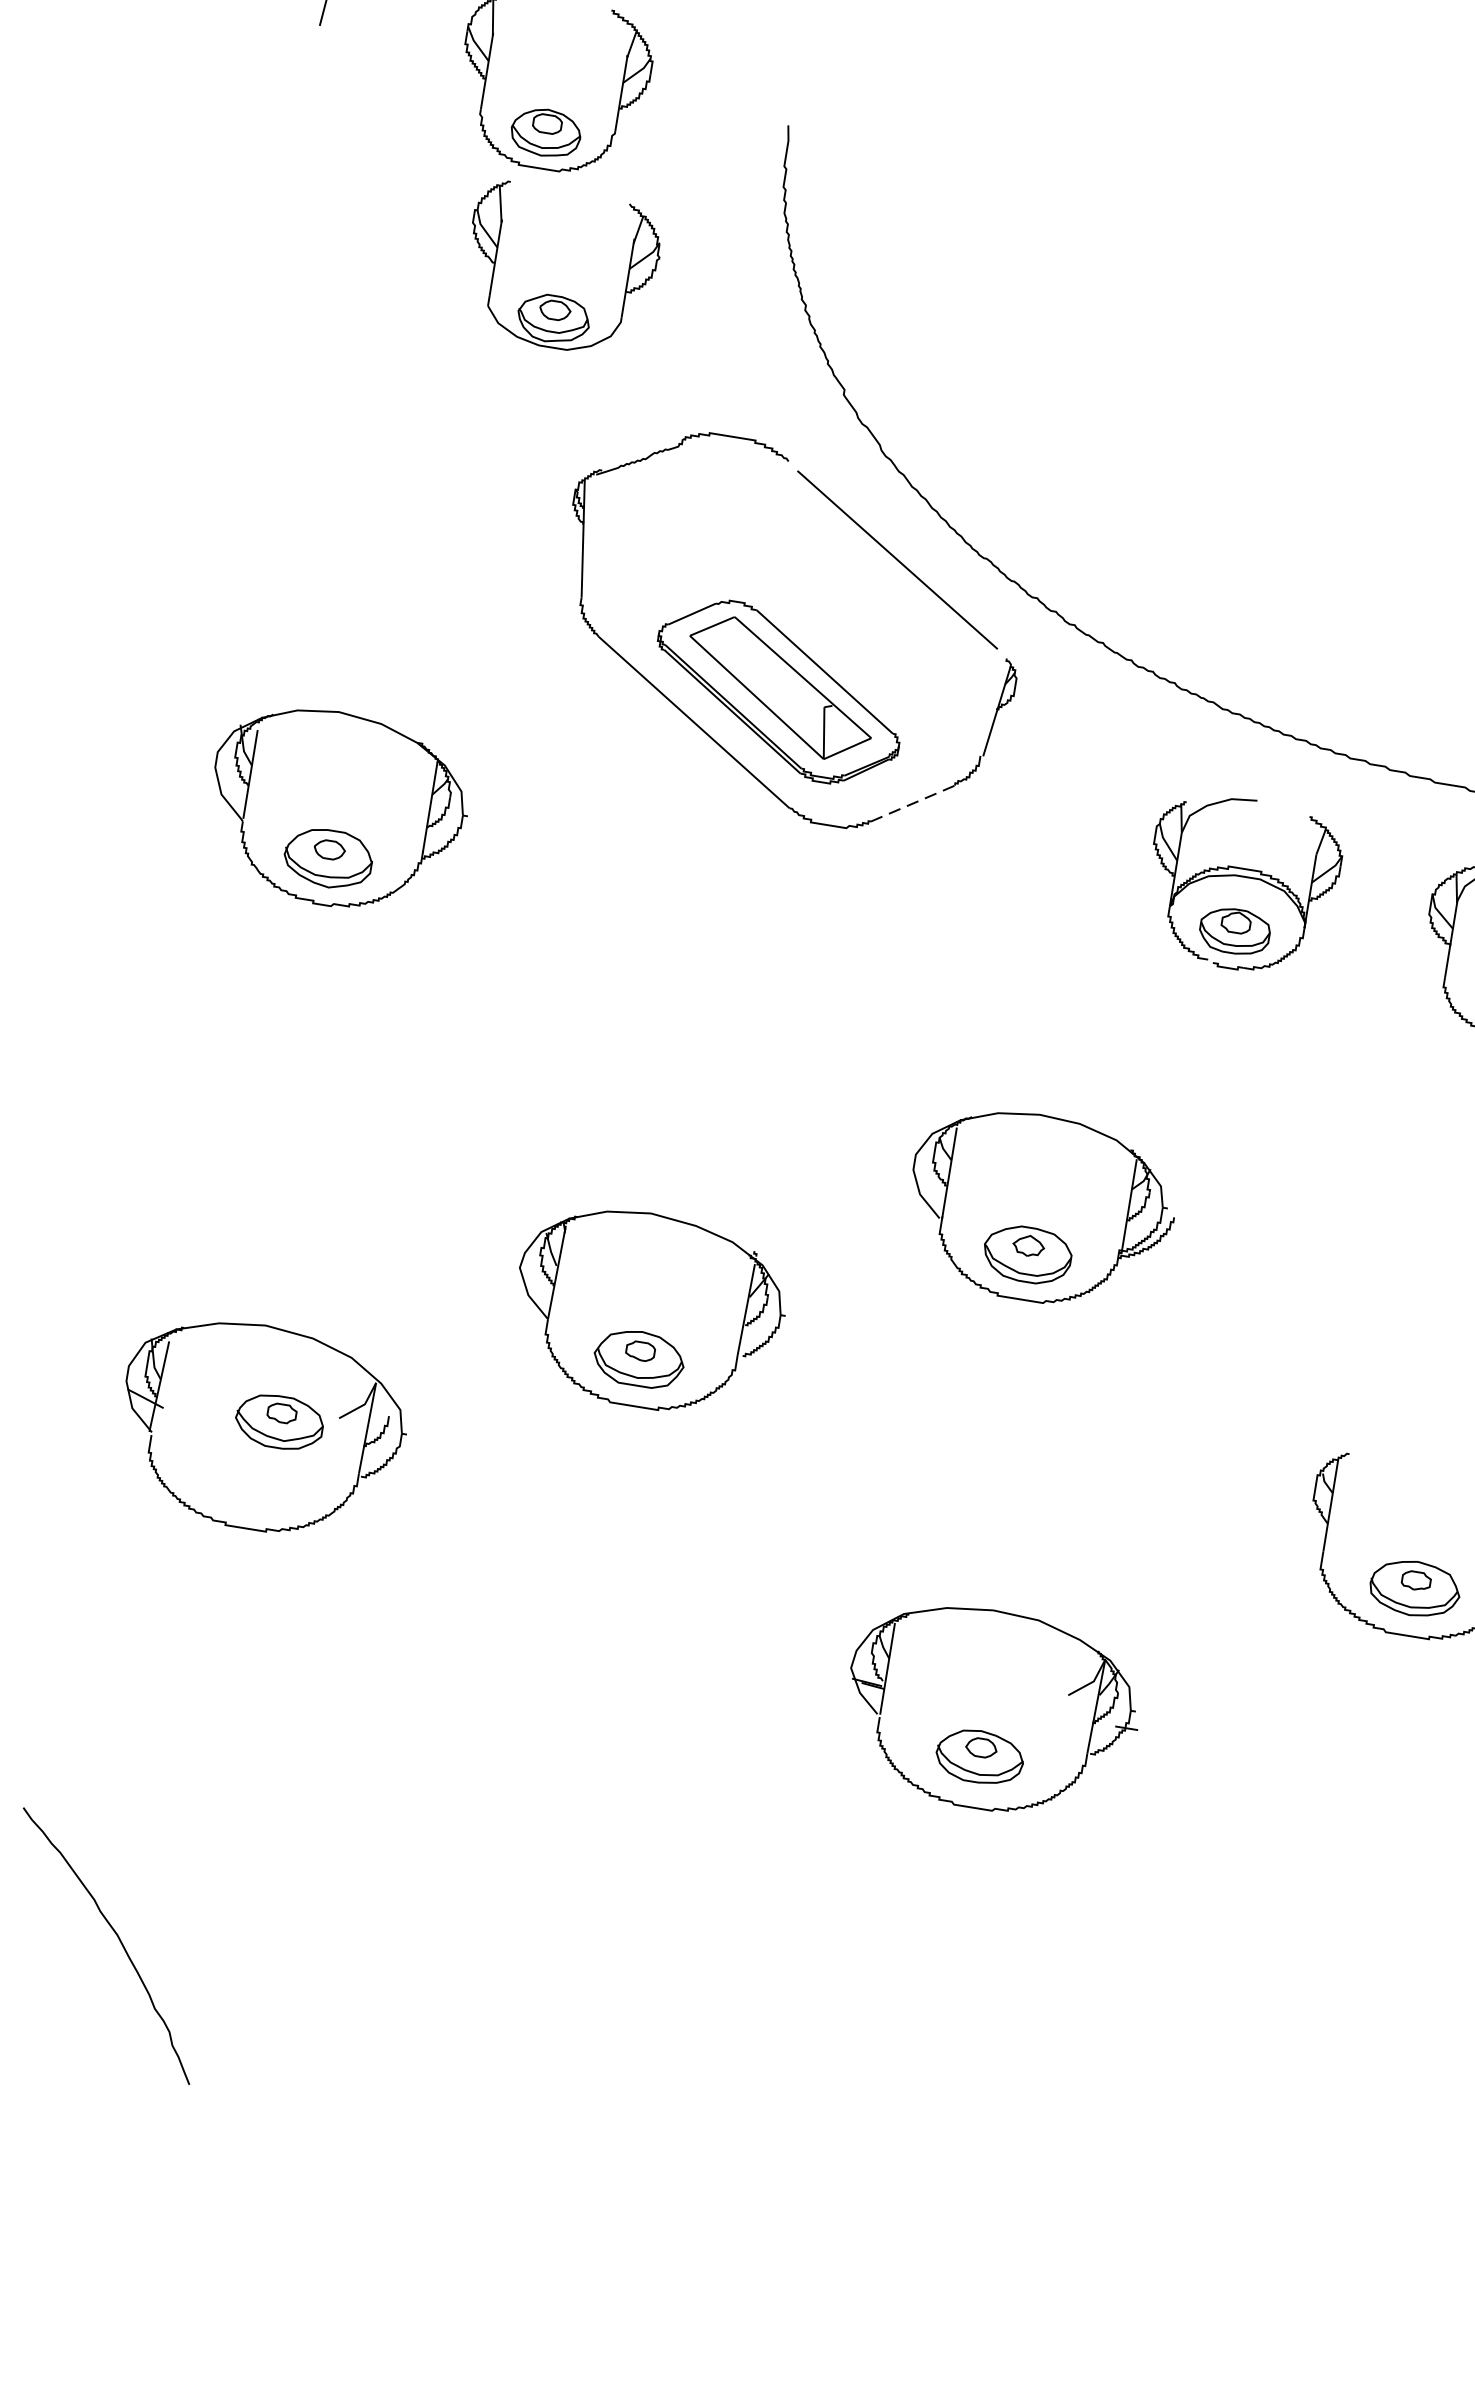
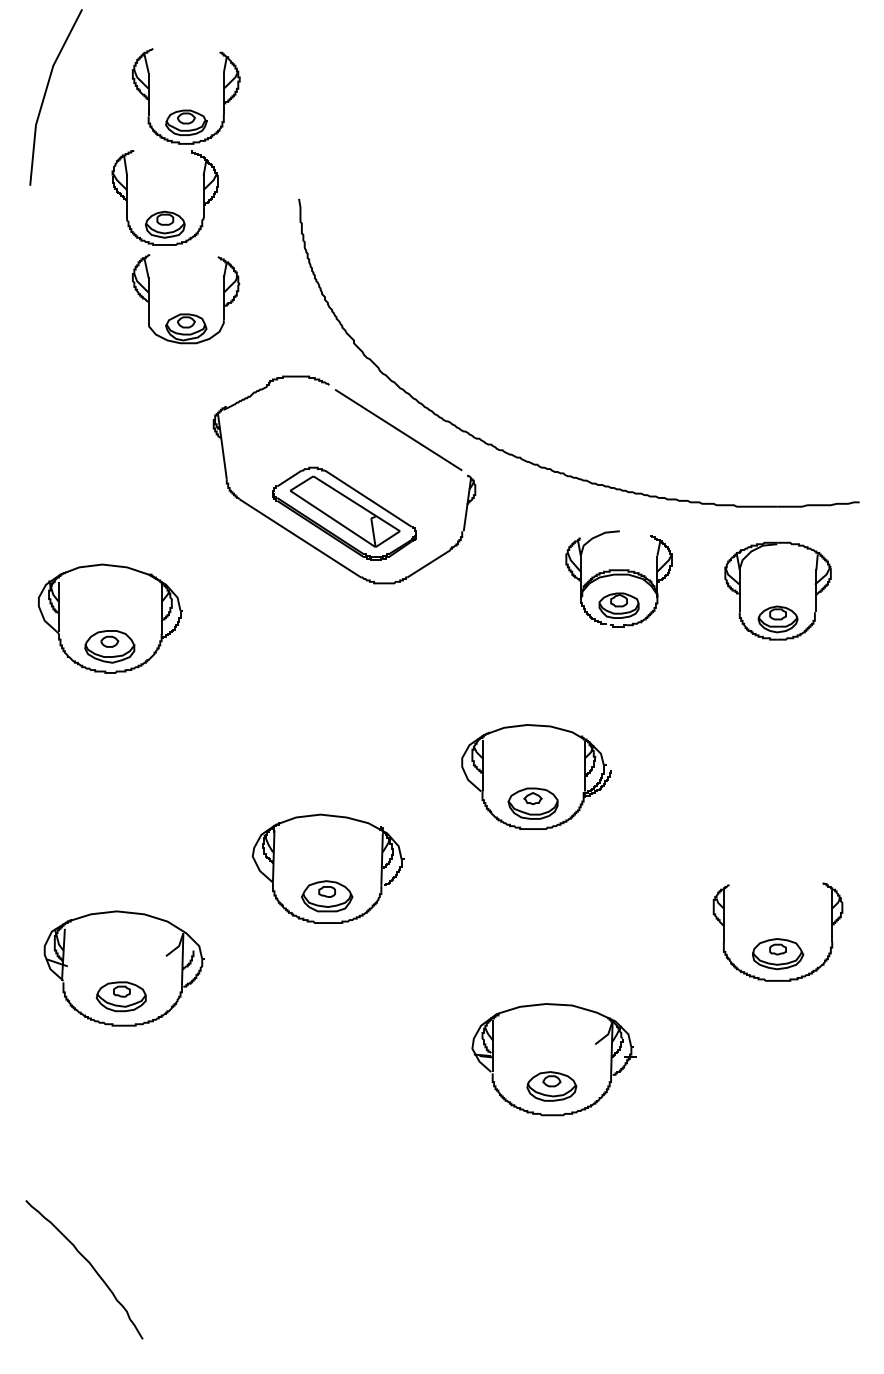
line: (913, 803) -> (429, 563), dashed -> solid
part: (278, 1421) -> (120, 996), moved

